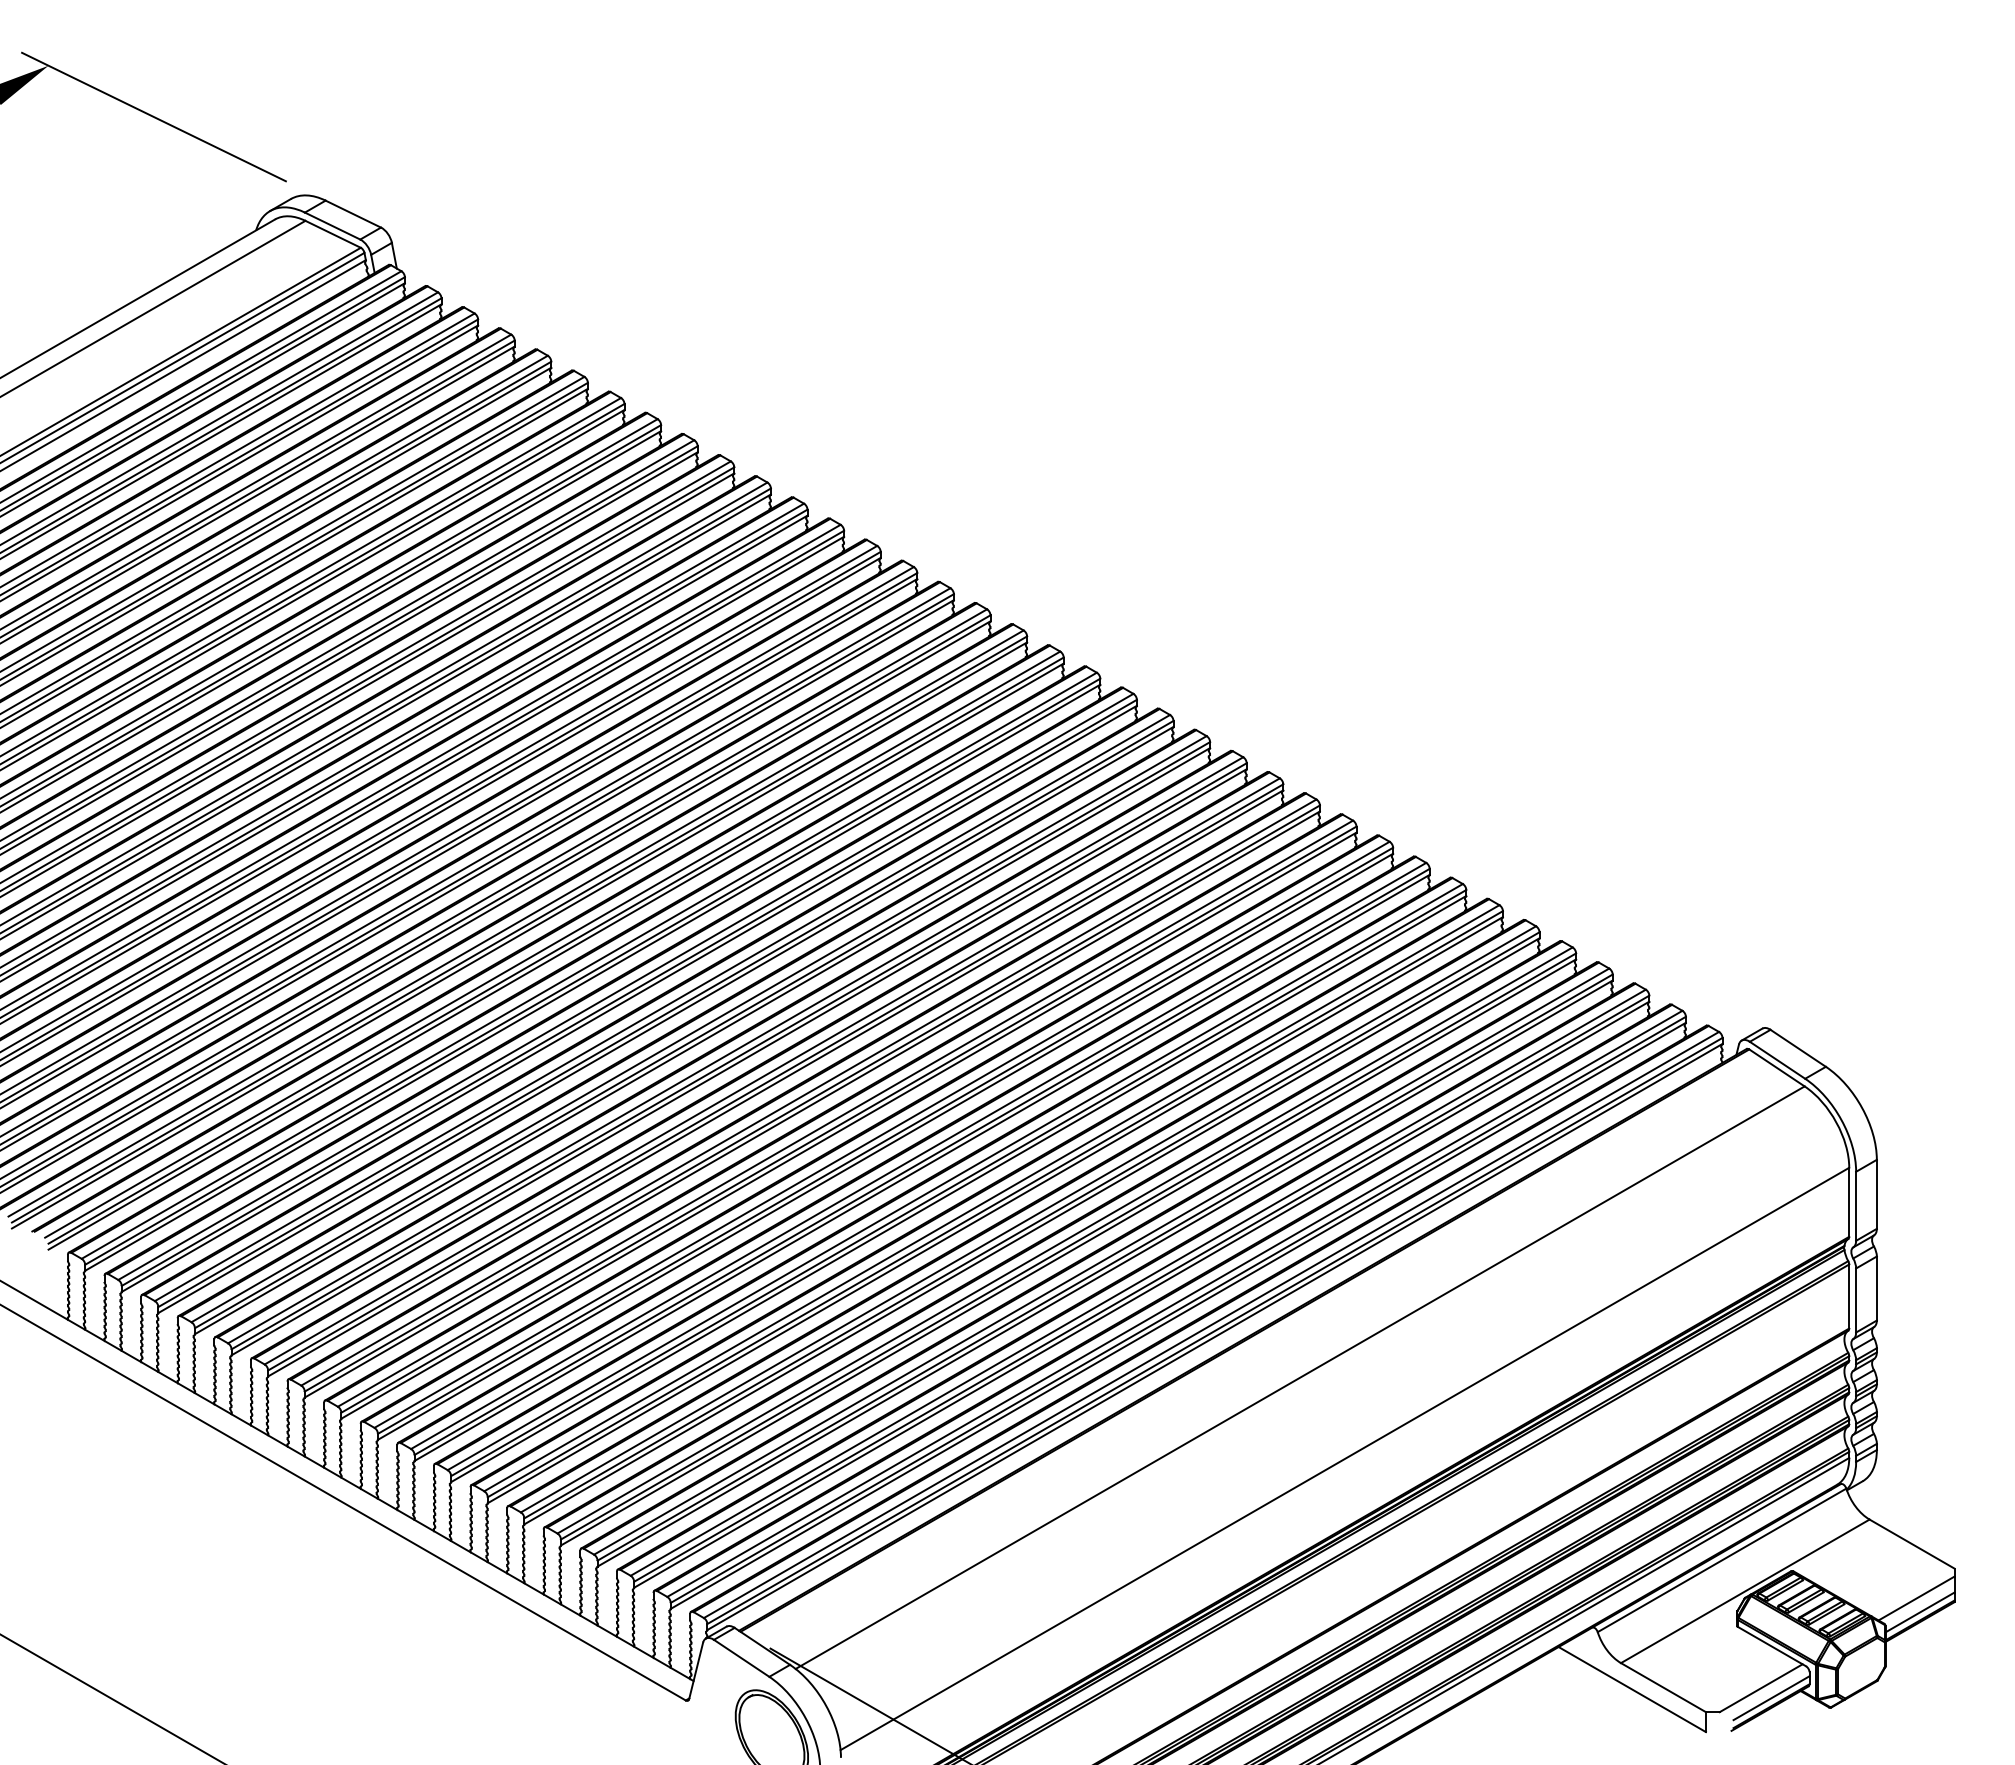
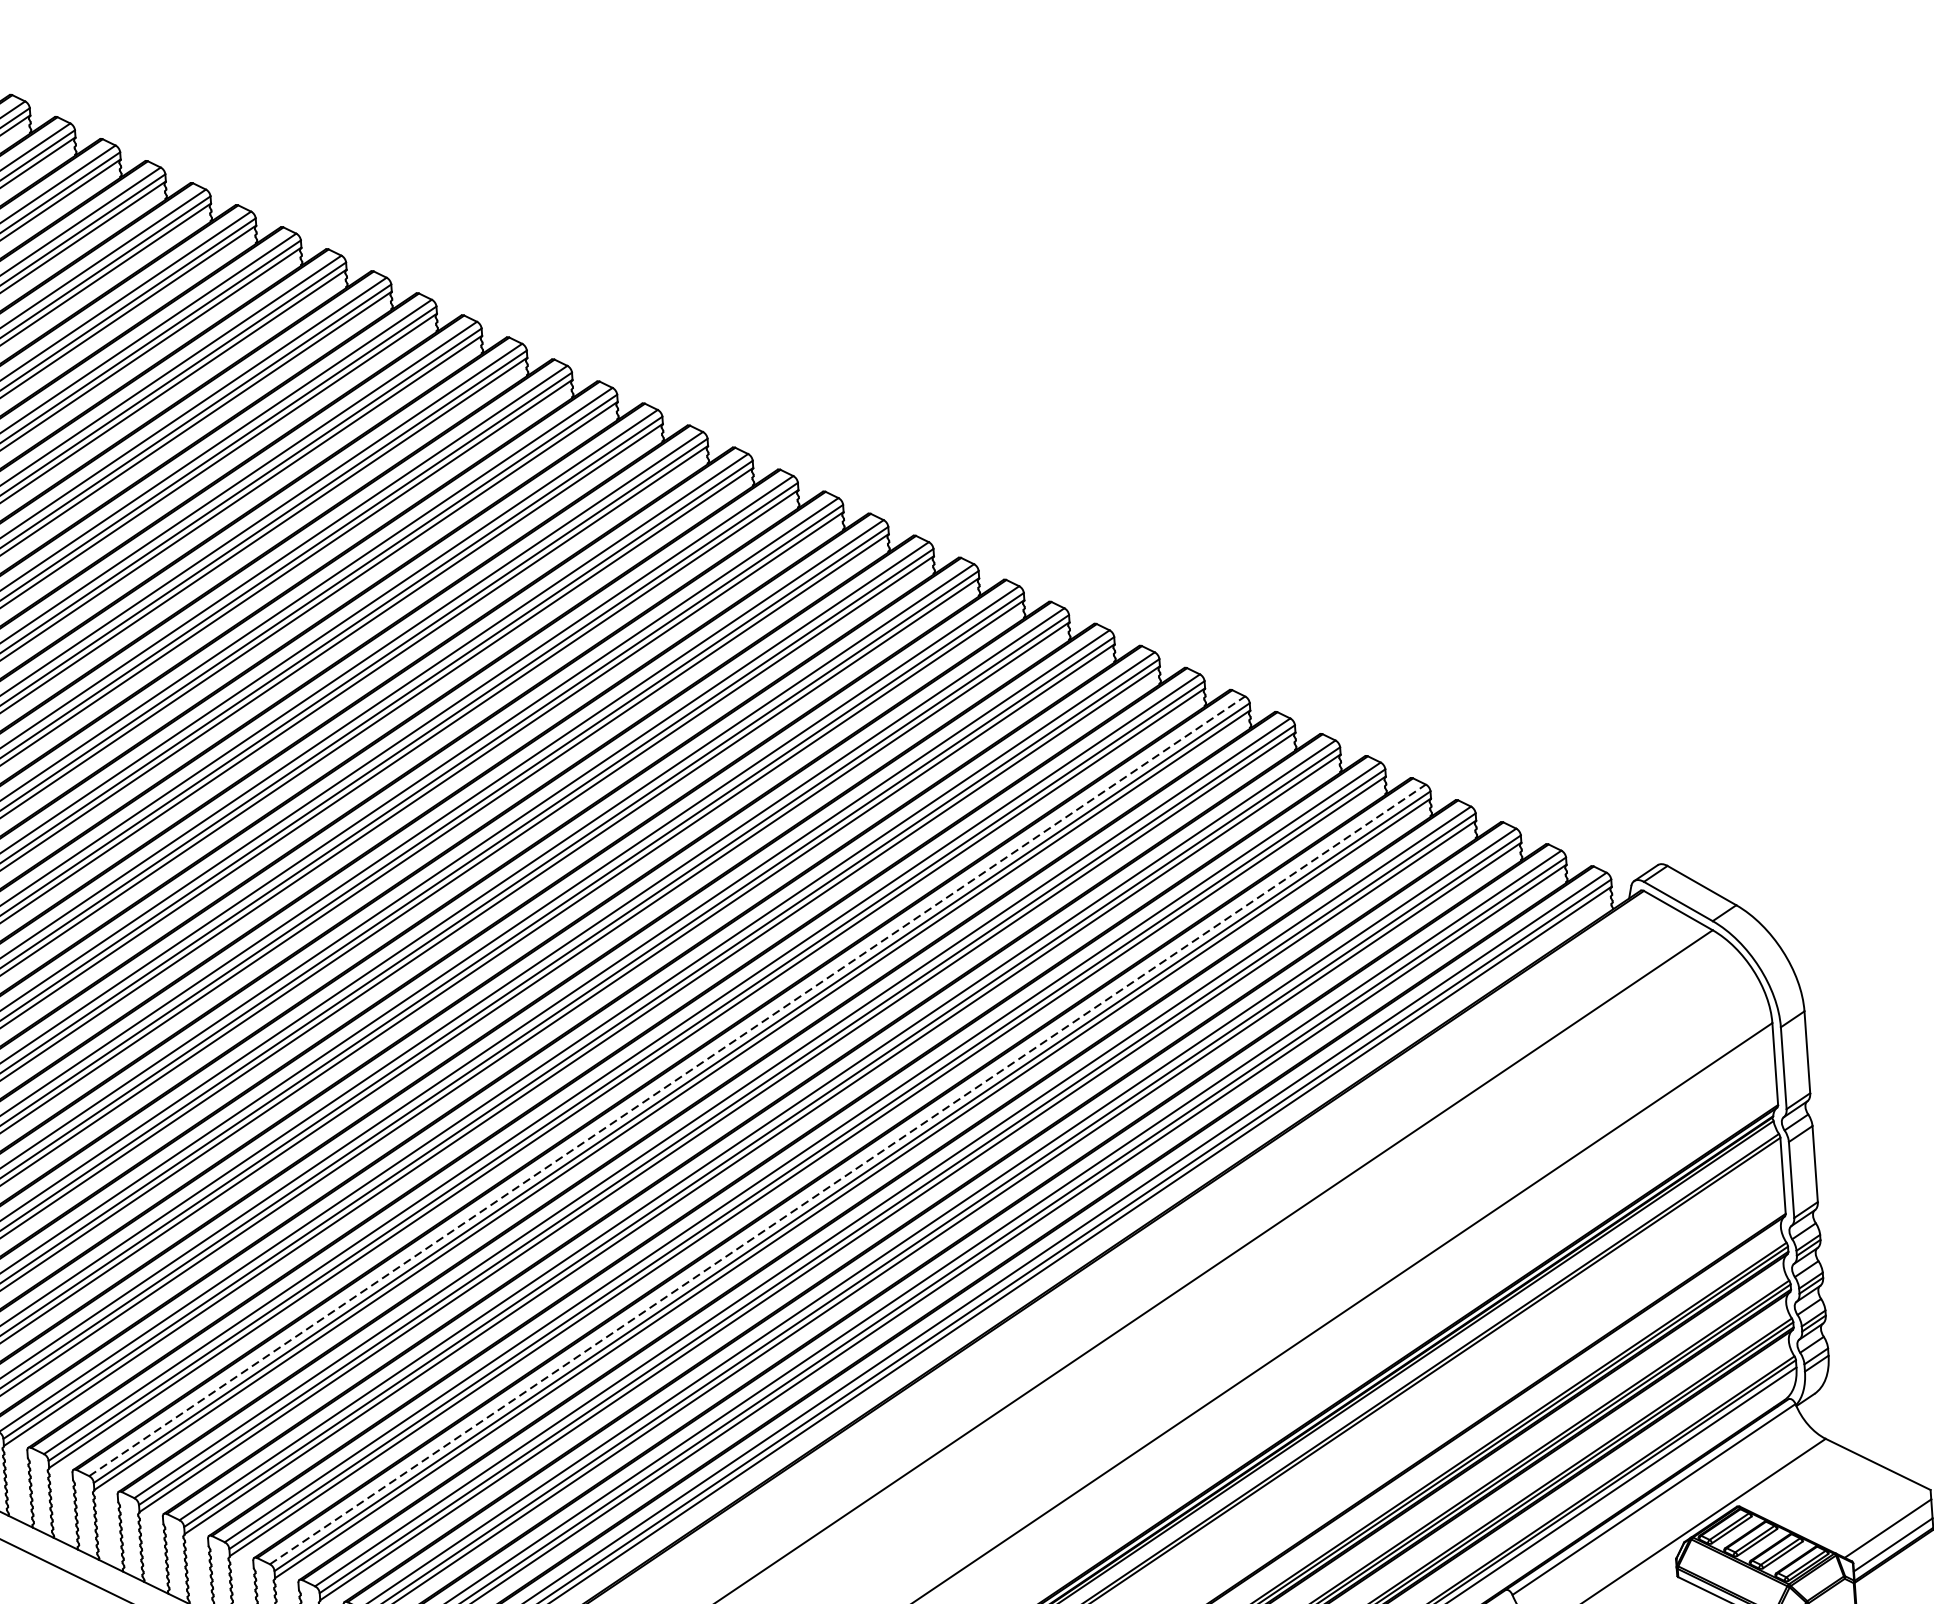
line: (919, 1155) -> (668, 1085), solid -> dashed
line: (1065, 1240) -> (848, 1174), solid -> dashed

